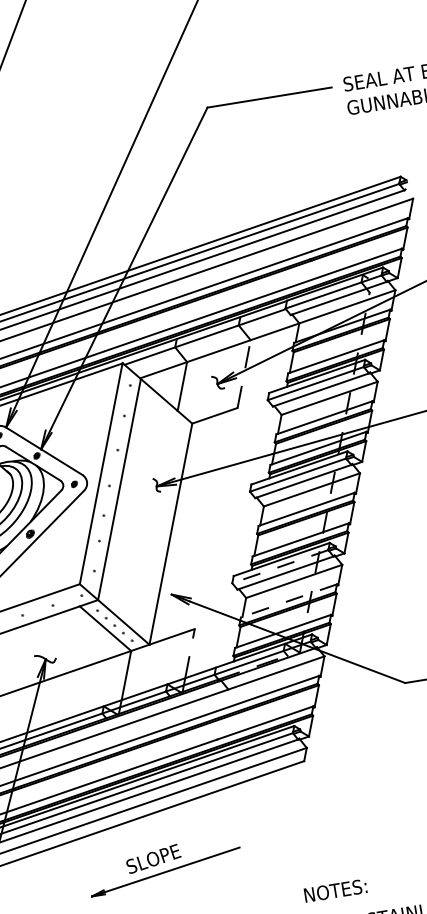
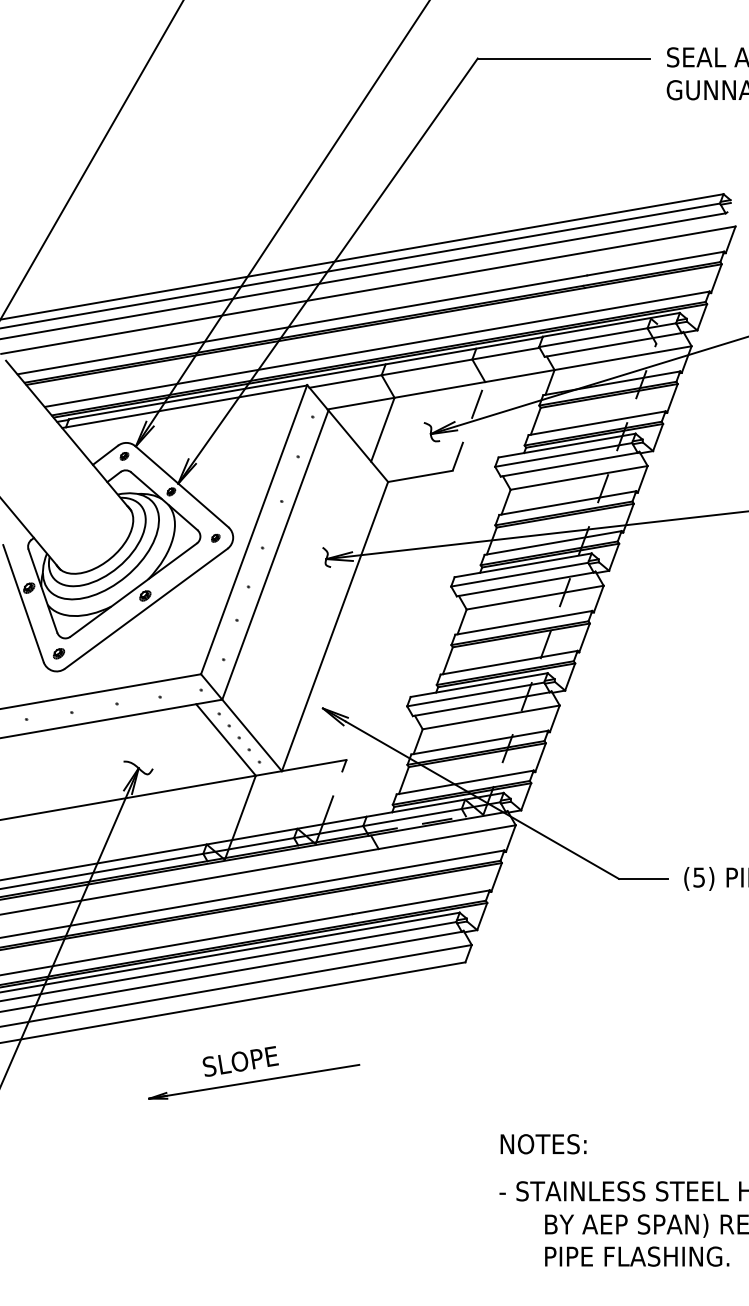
line: (280, 566) -> (475, 694), dashed -> solid
line: (288, 600) -> (479, 742), dashed -> solid
text: (335, 890) -> (543, 1144), moved

